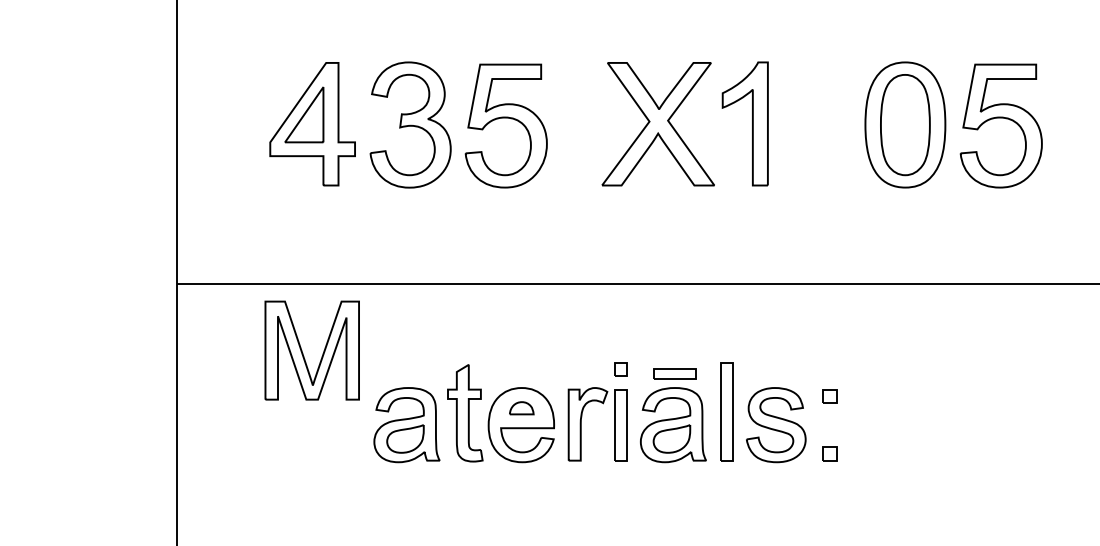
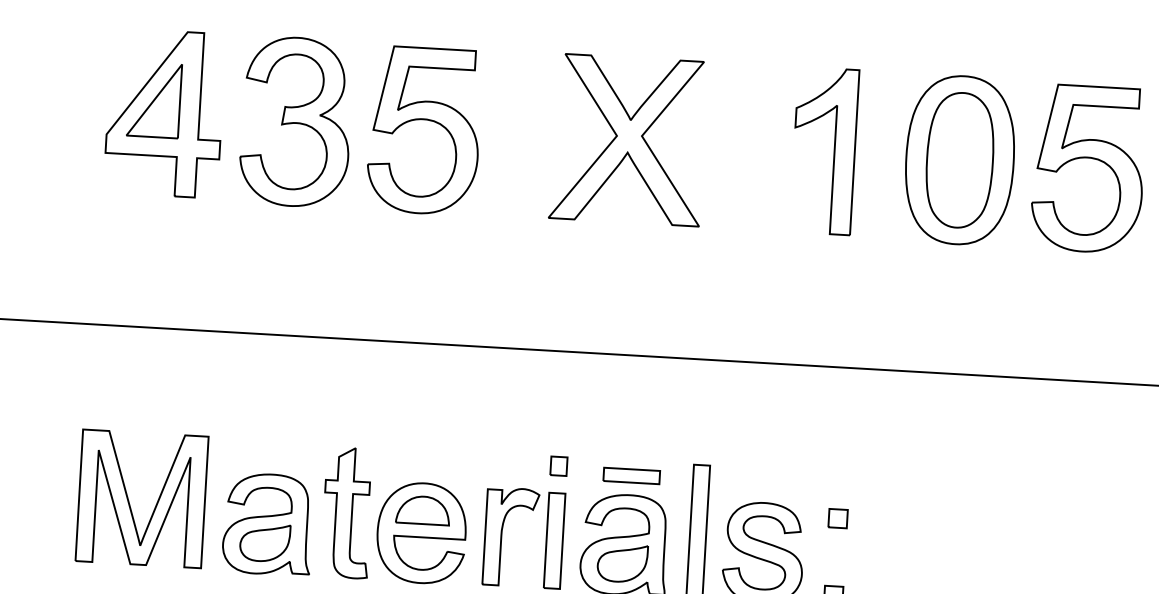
part: (752, 123) -> (834, 150), moved
part: (303, 353) -> (130, 502), moved
part: (521, 408) -> (423, 510), size x1.67

